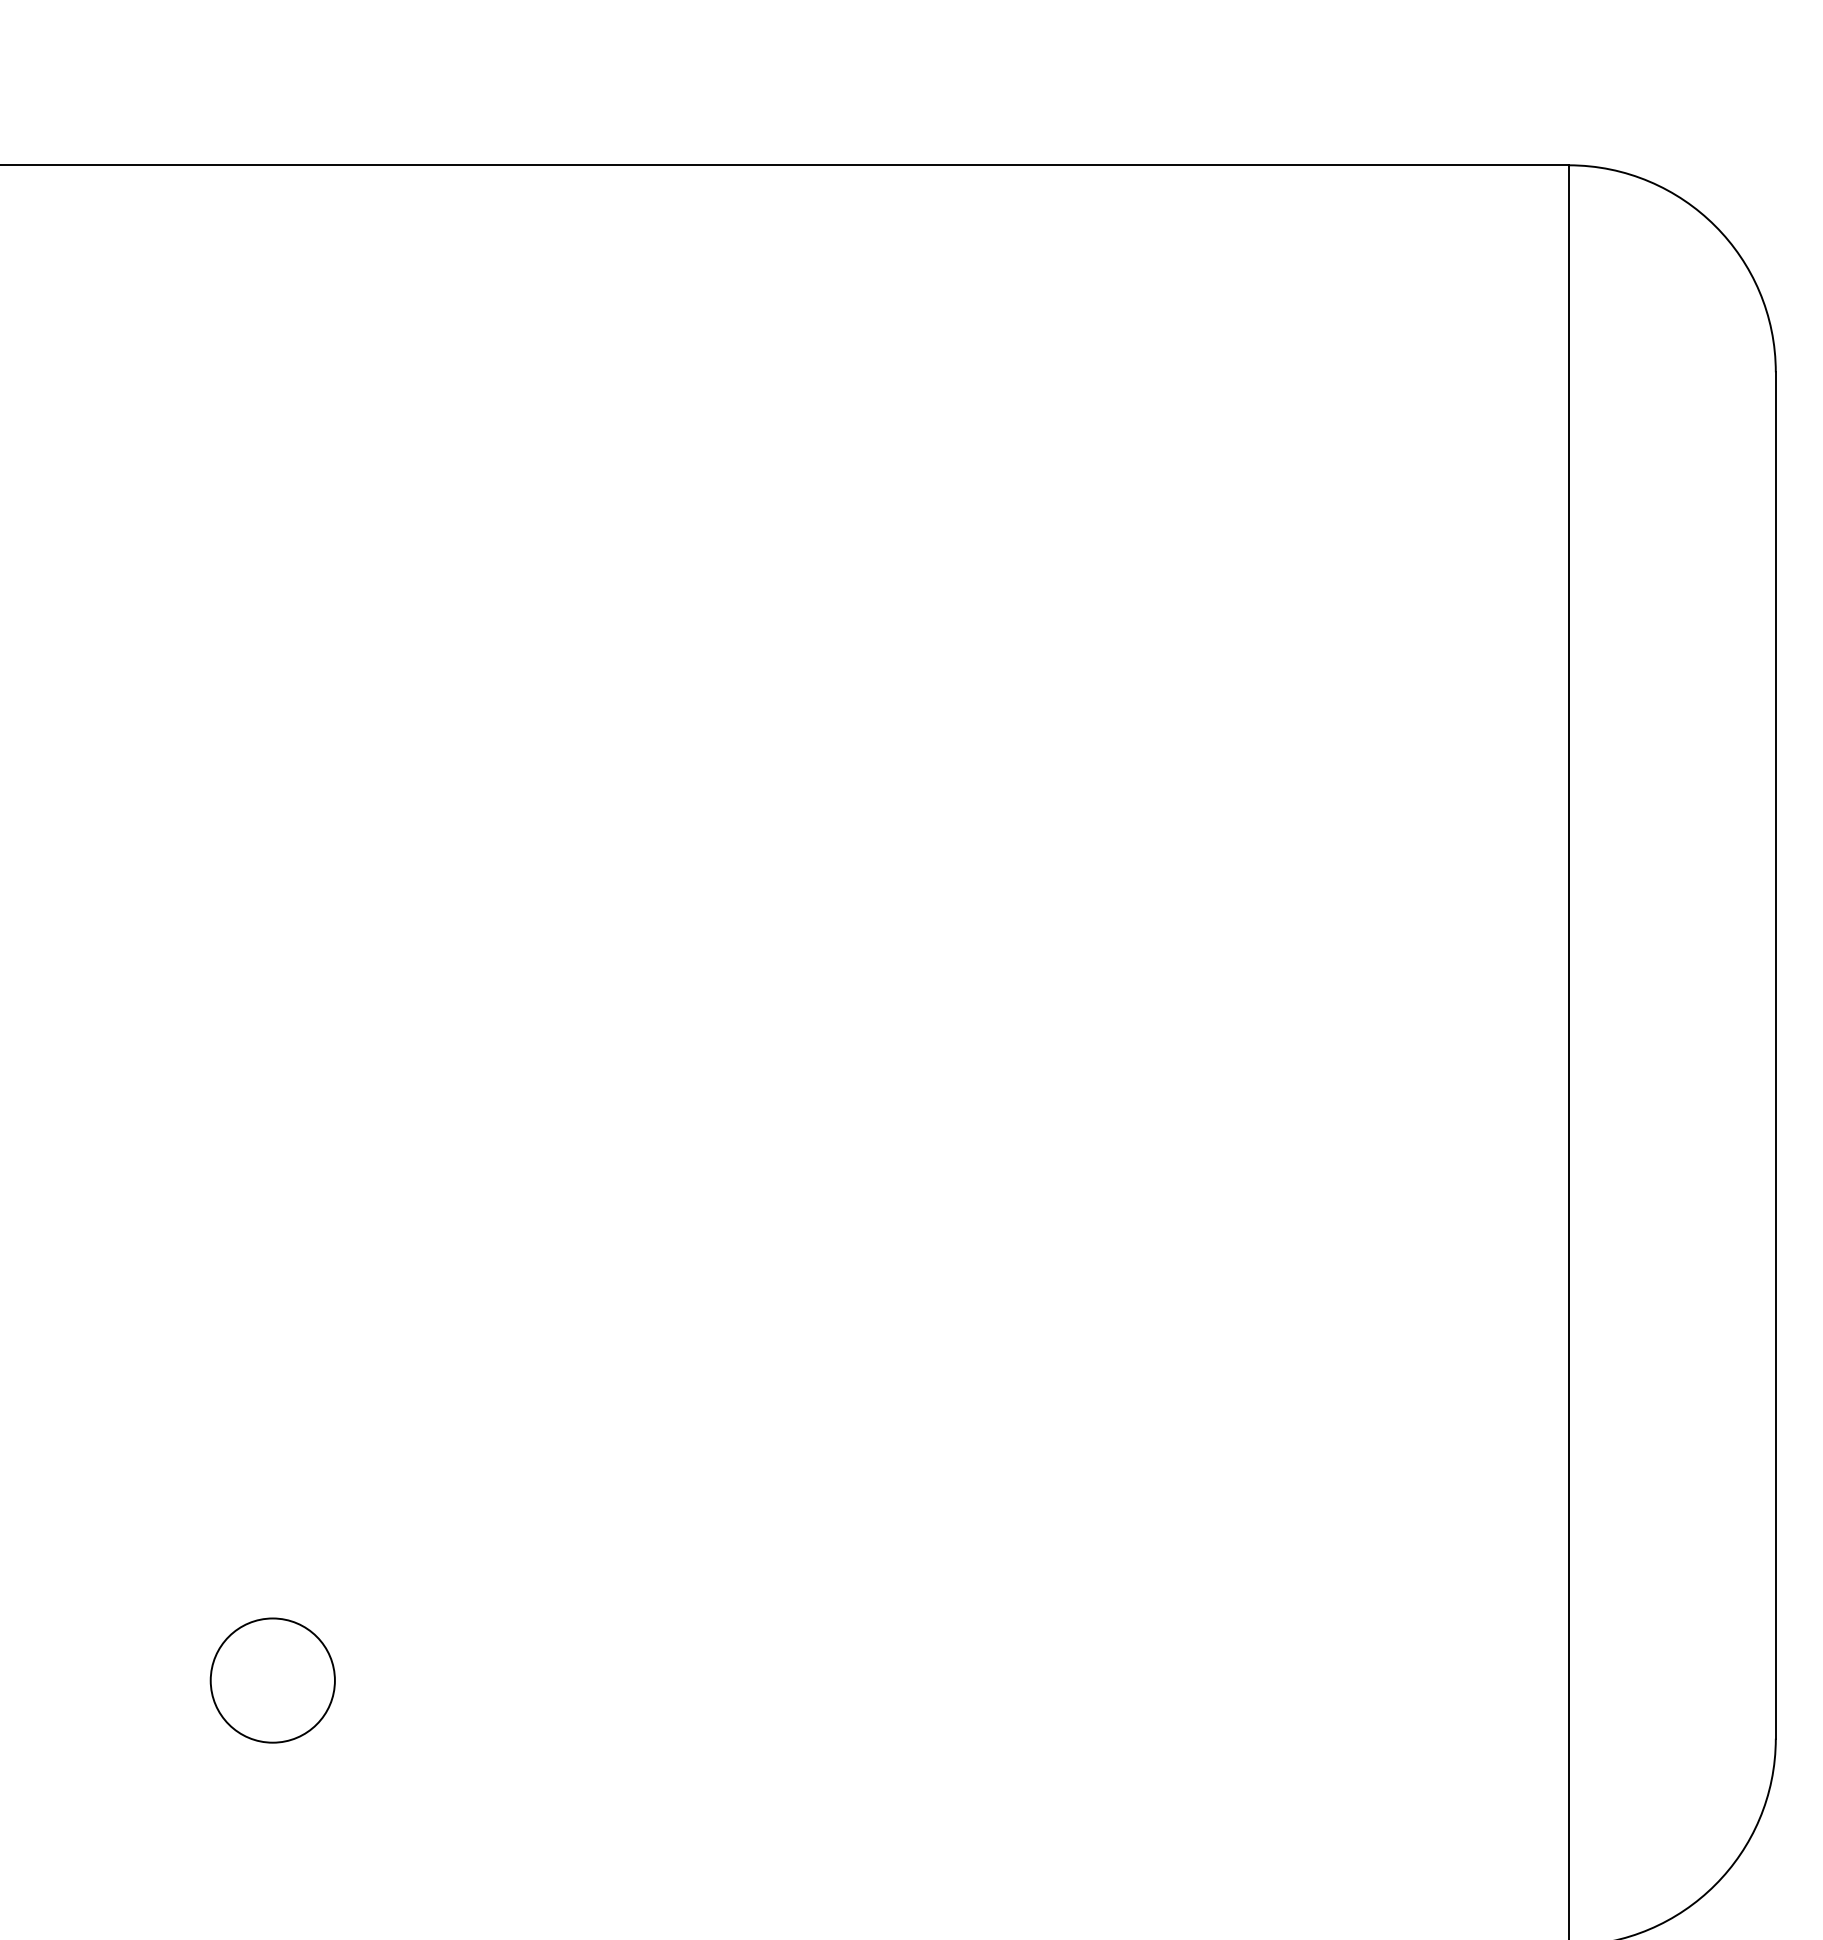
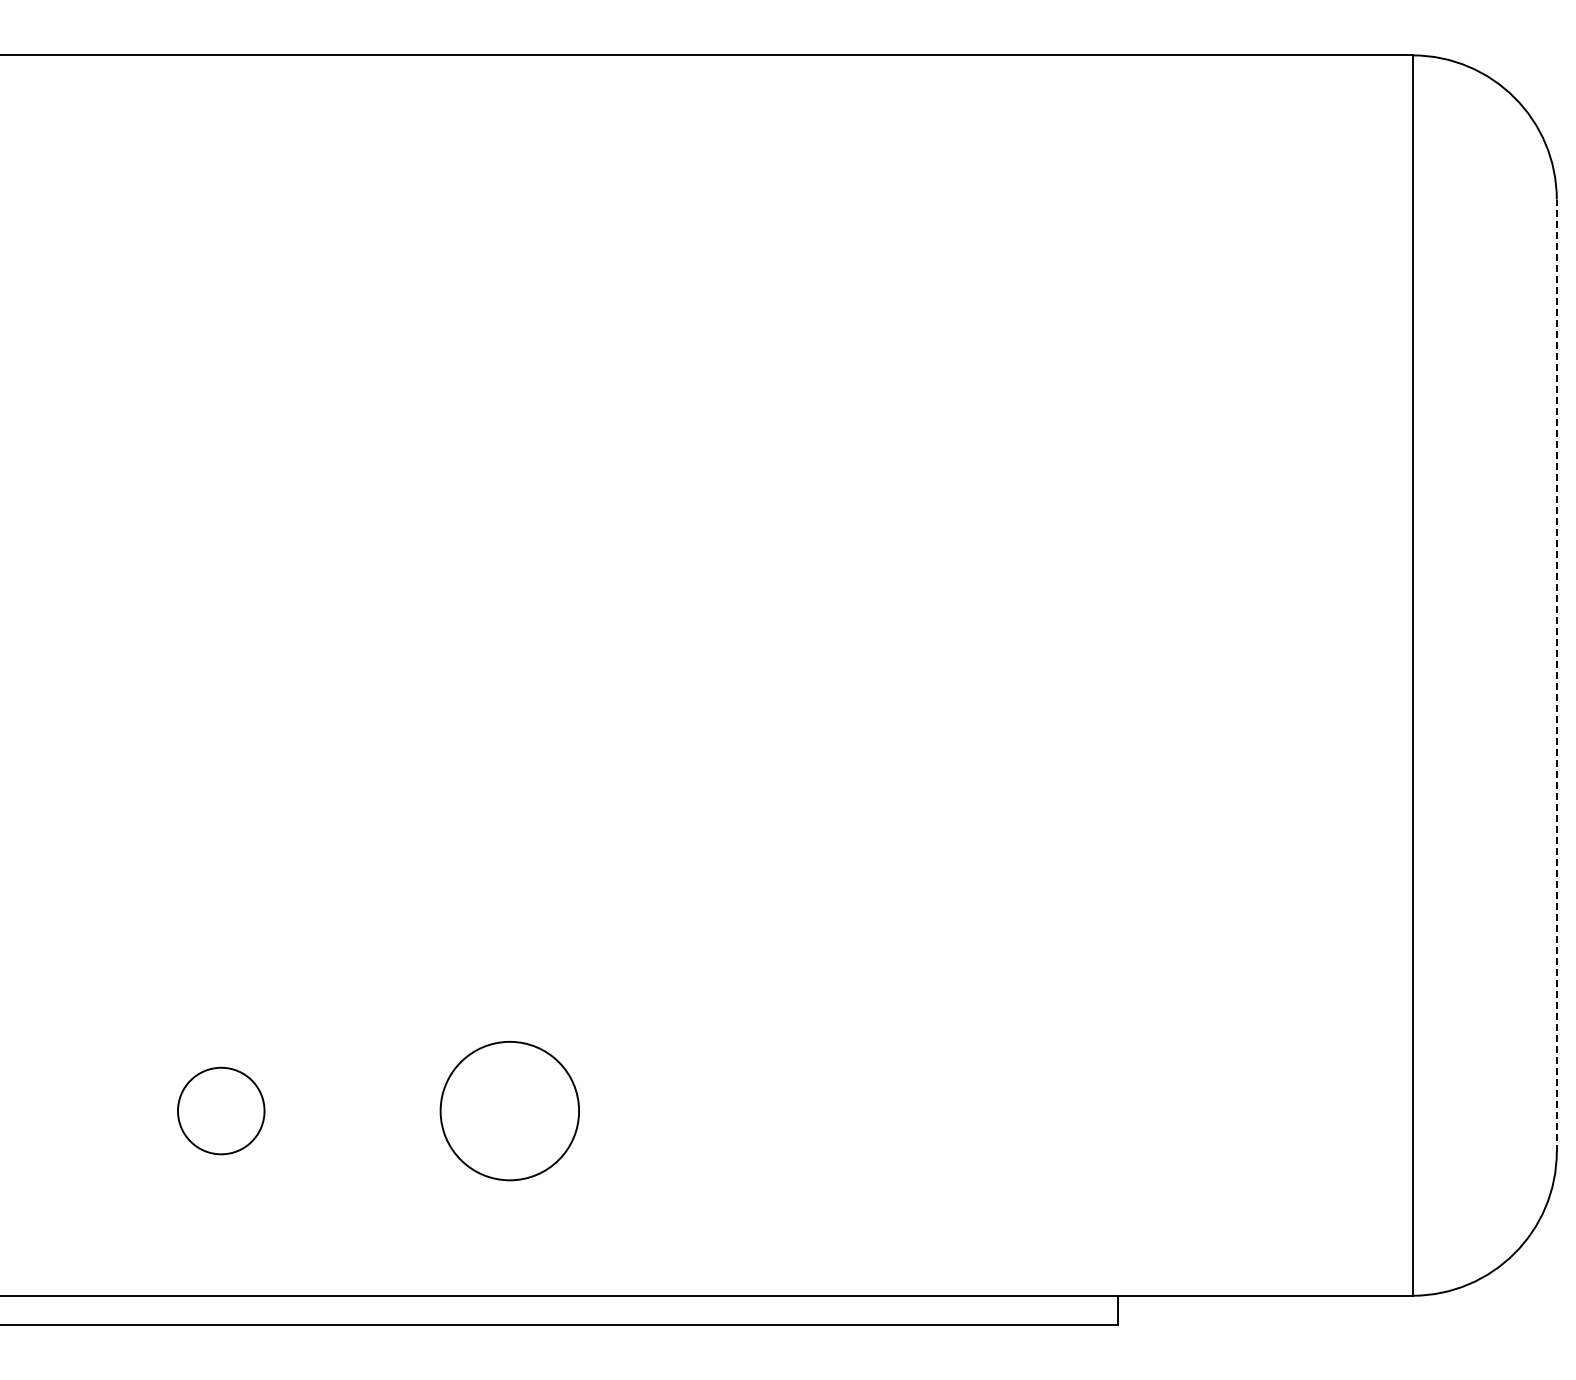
line: (1775, 1055) -> (1556, 675), solid -> dashed
circle: (272, 1679) -> (509, 1110), size x1.6

